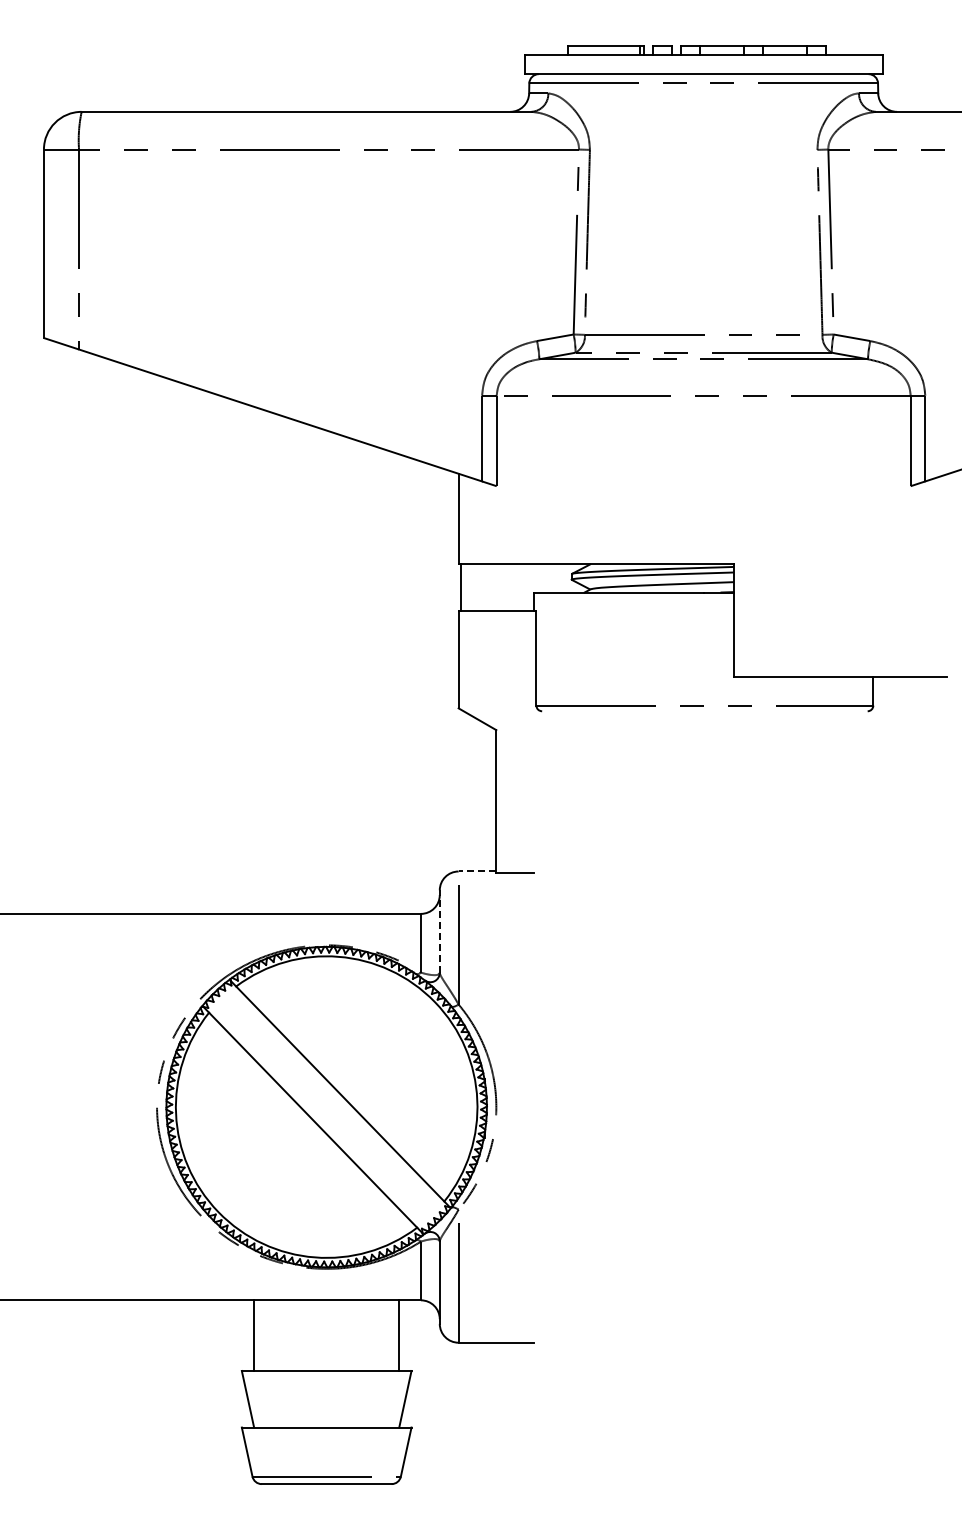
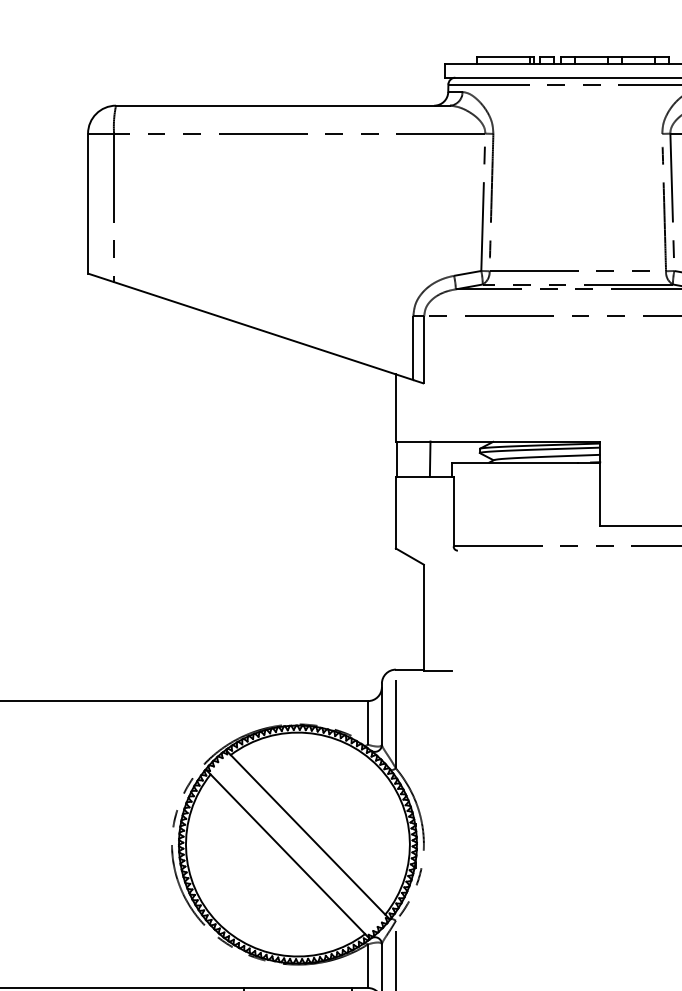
line: (504, 587) -> (429, 458), added
line: (477, 871) -> (409, 669), dashed -> solid
line: (439, 931) -> (381, 714), dashed -> solid

